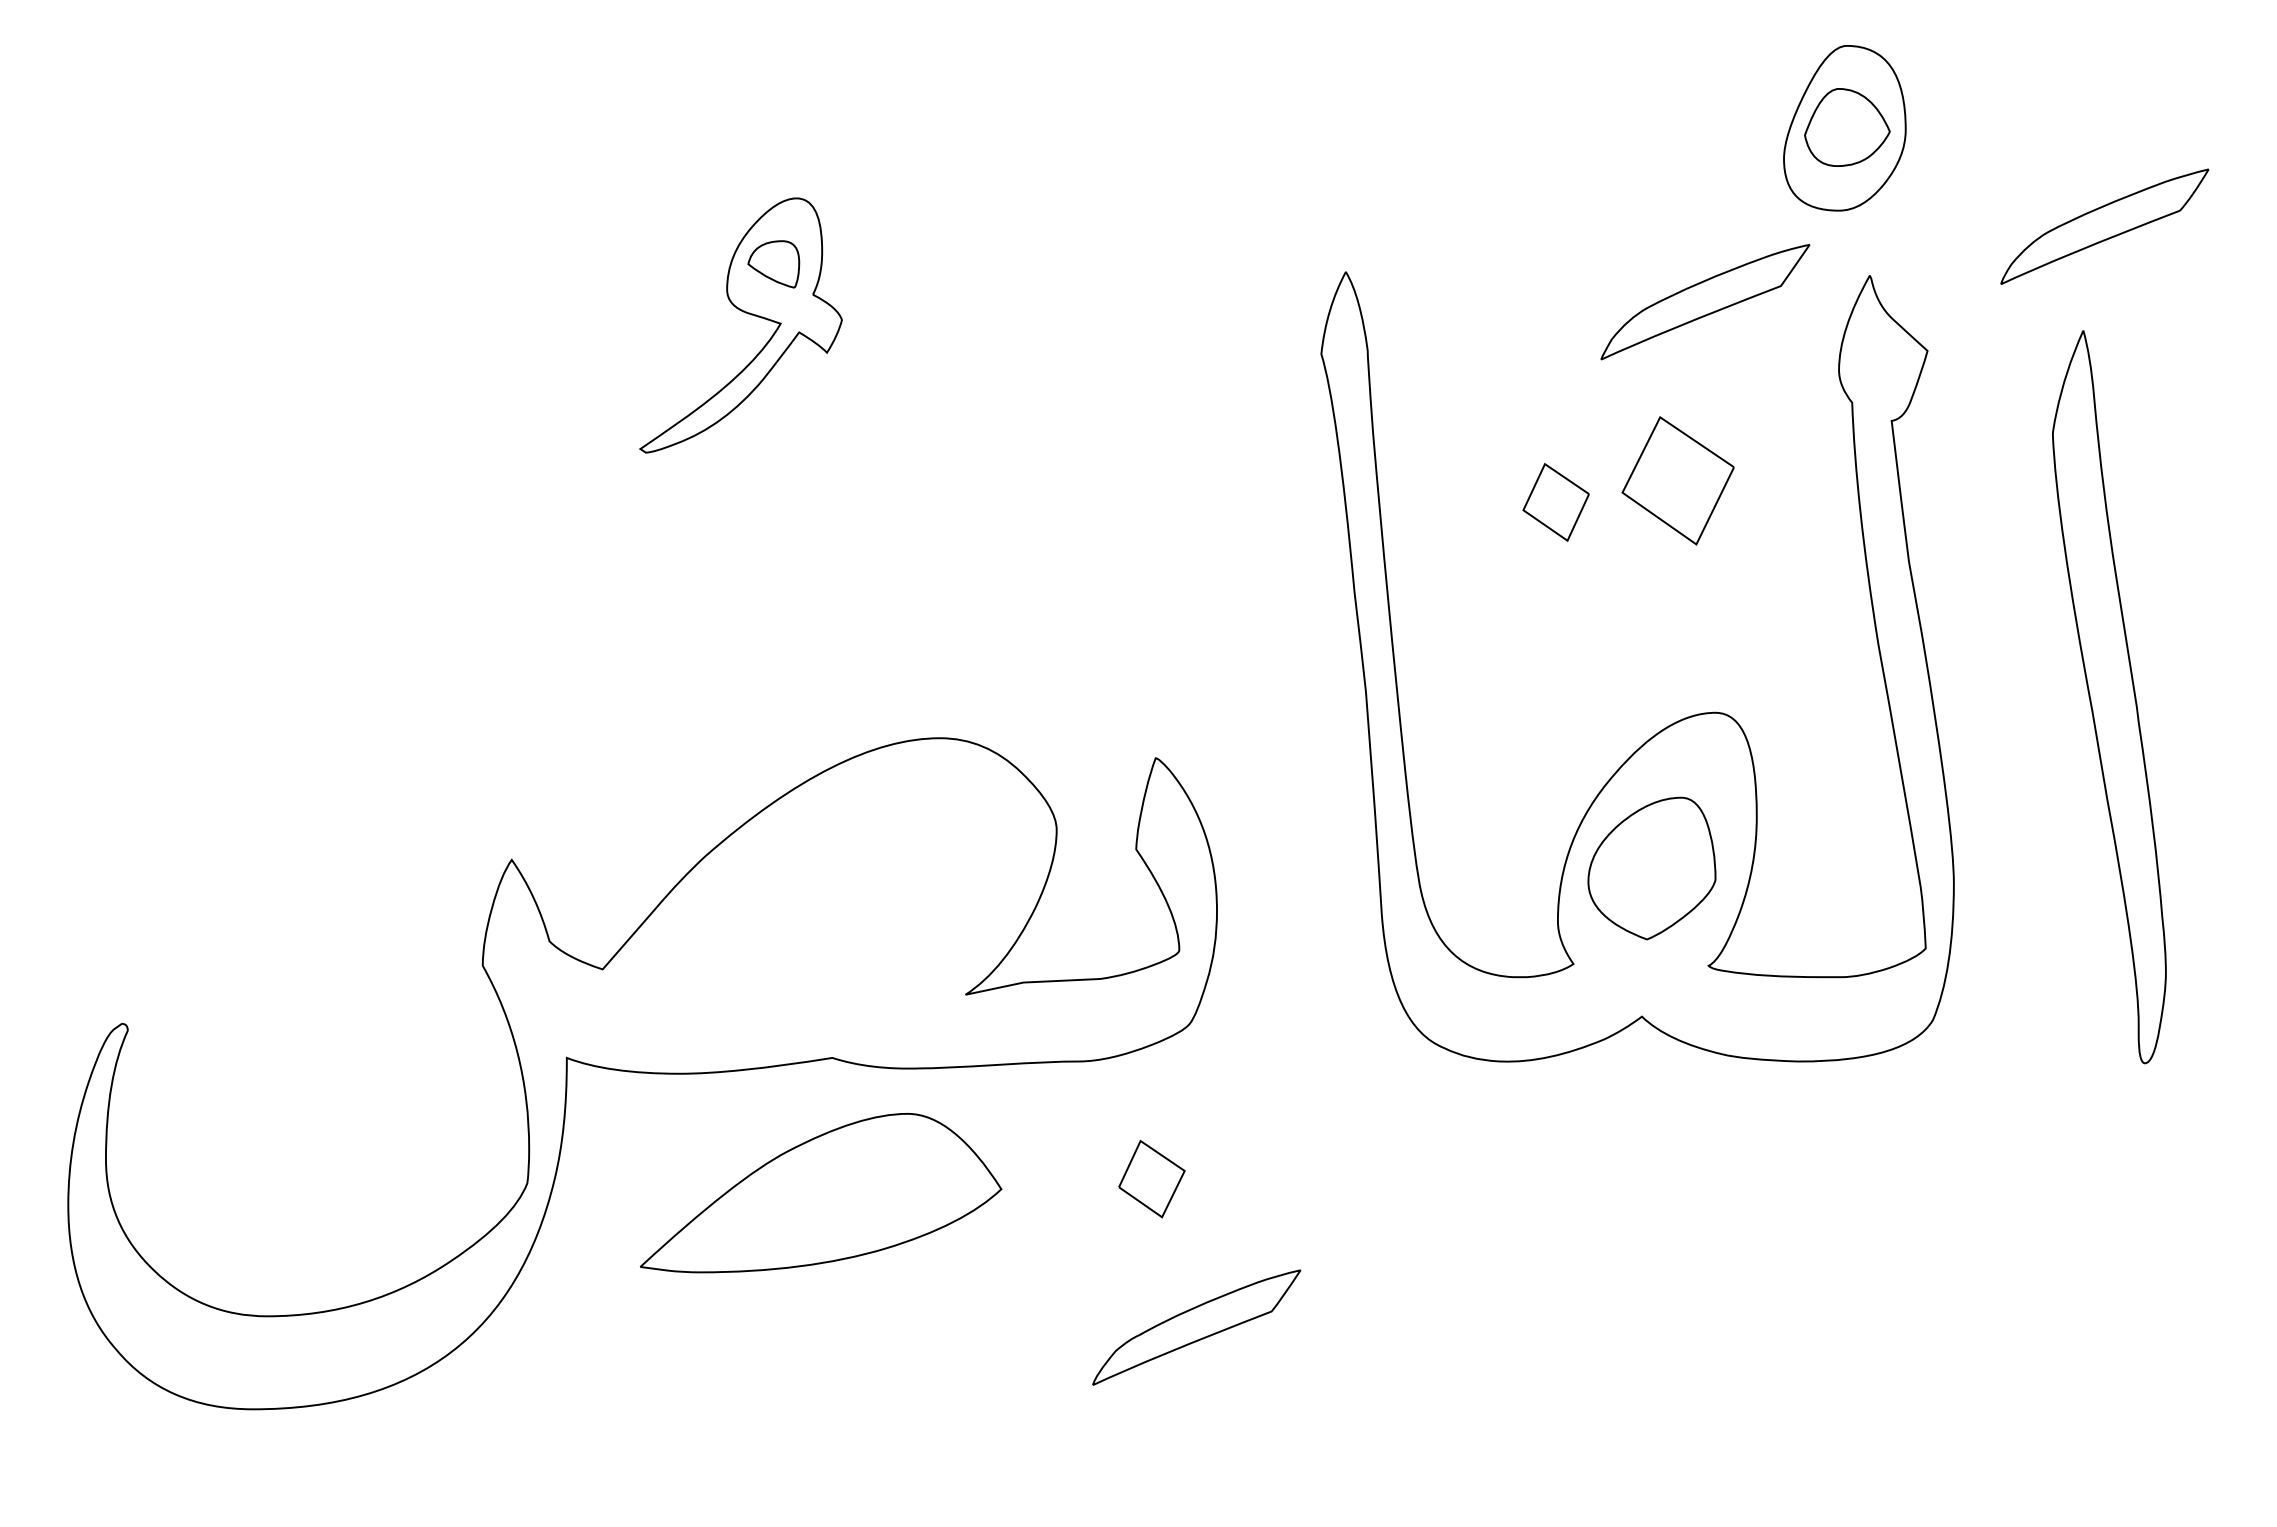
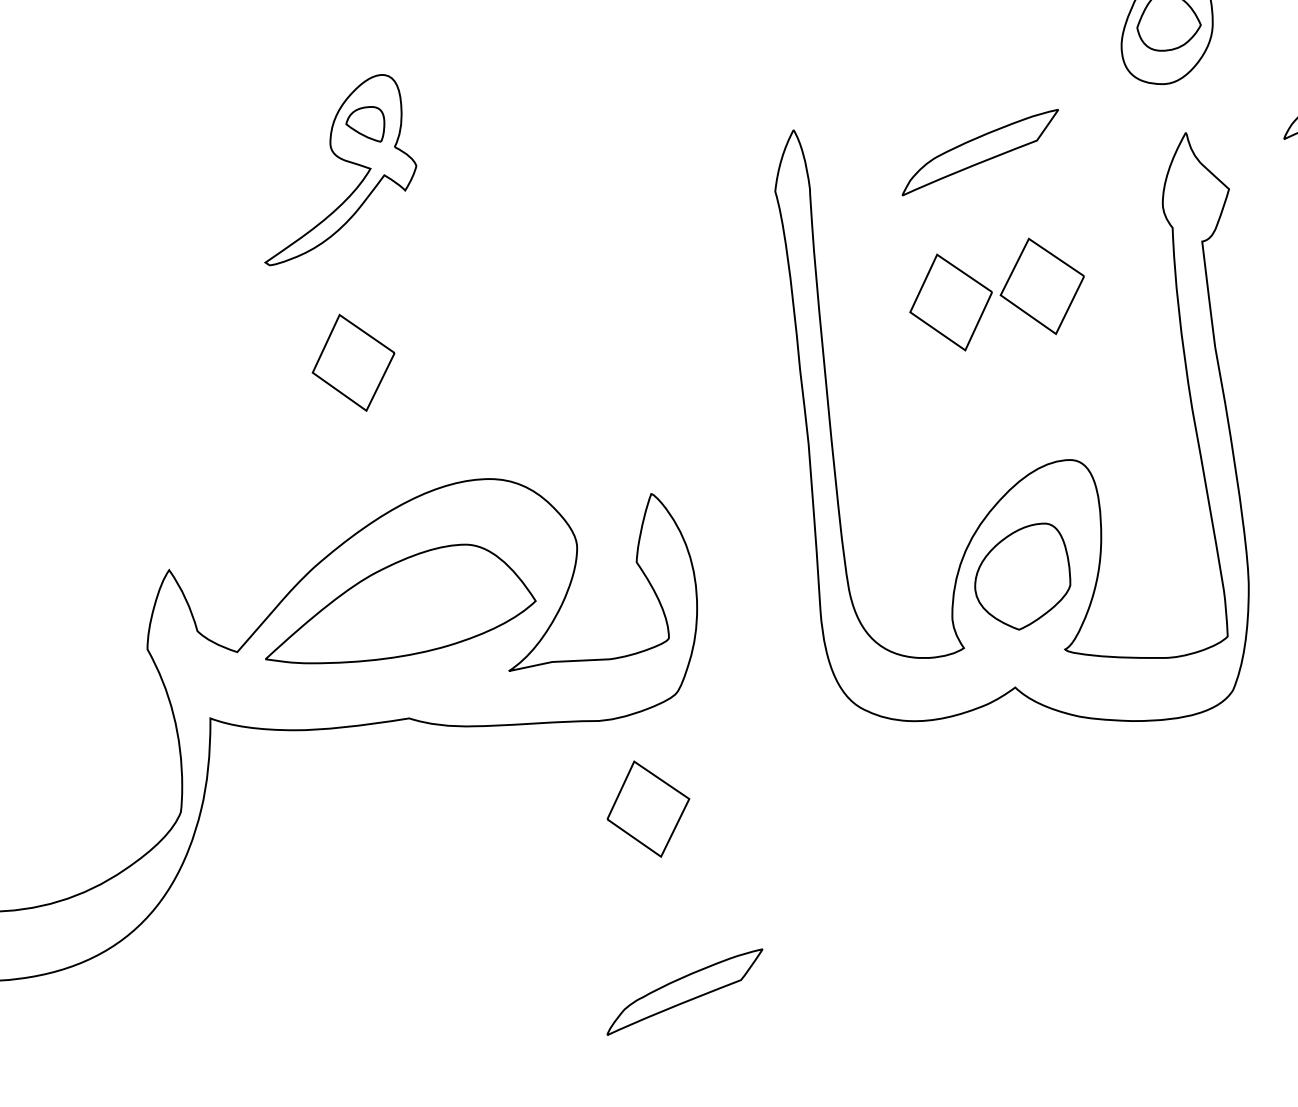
part: (1705, 302) -> (980, 152), moved
part: (1555, 502) -> (950, 302), size x1.67
part: (757, 582) -> (353, 362), added
part: (1151, 1178) -> (648, 808), size x1.67
part: (821, 1193) -> (401, 604), moved
part: (1196, 1327) -> (684, 992), moved

